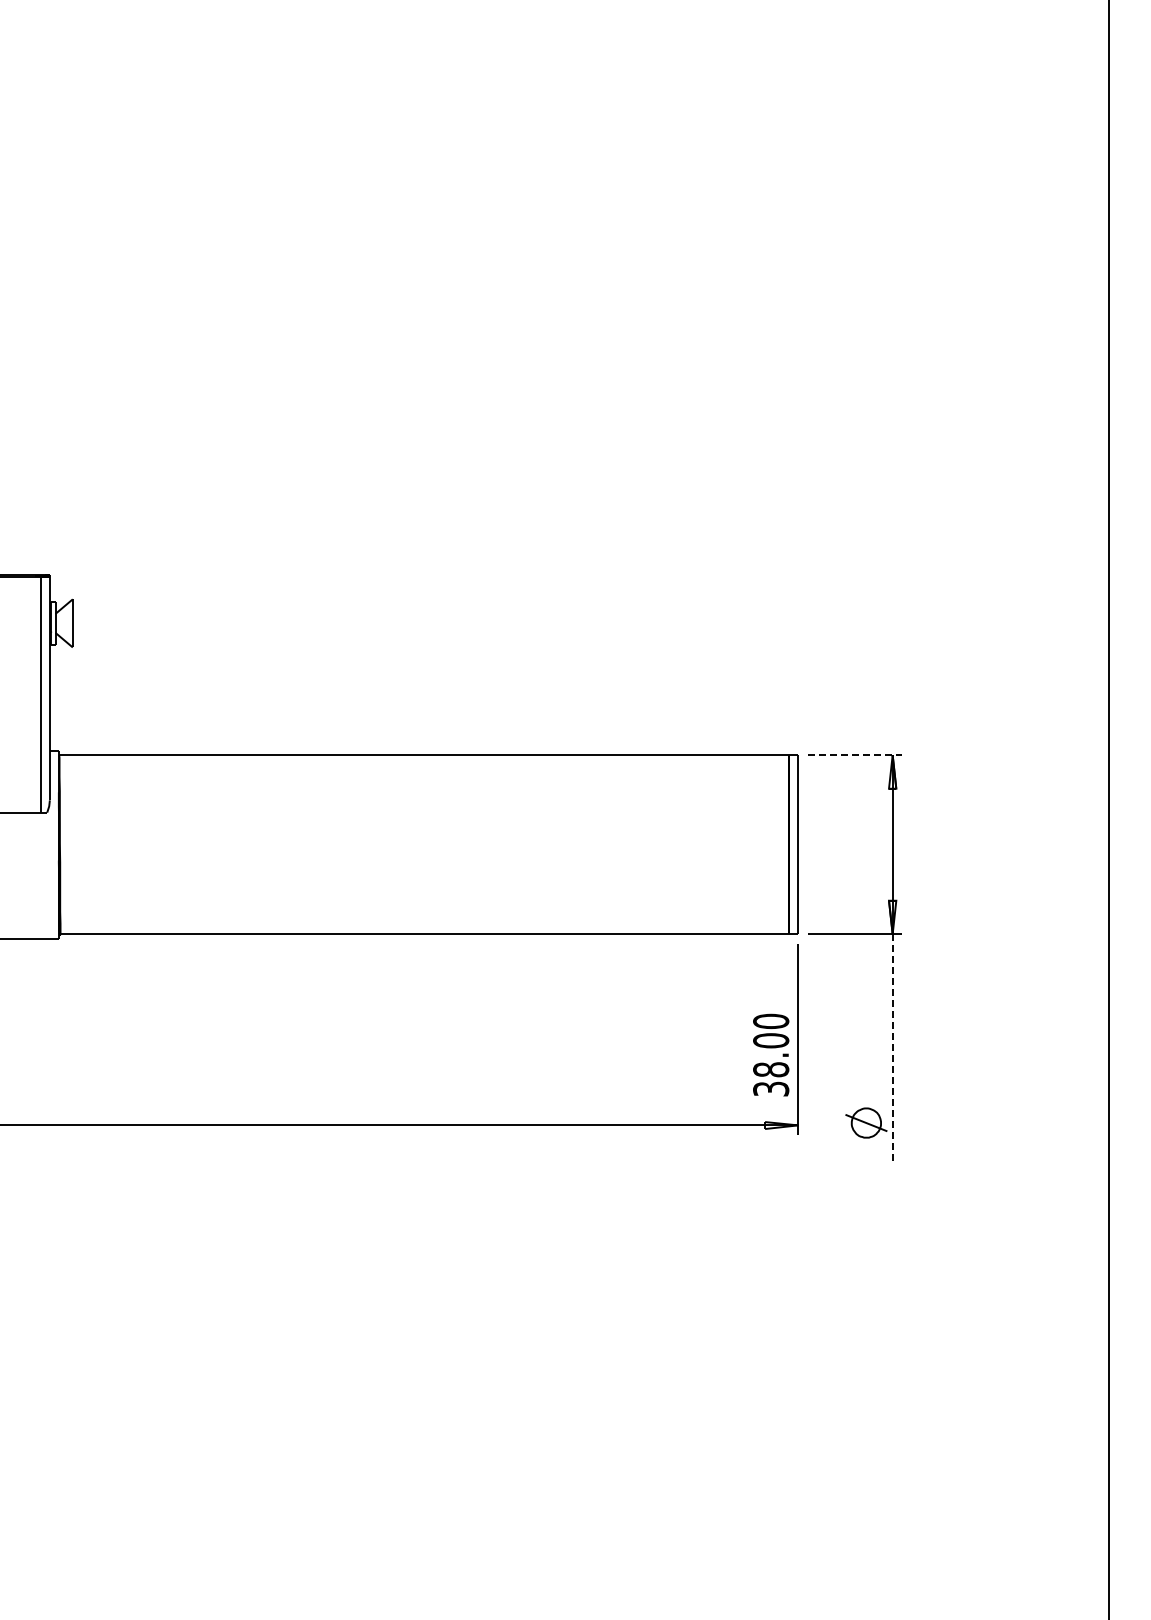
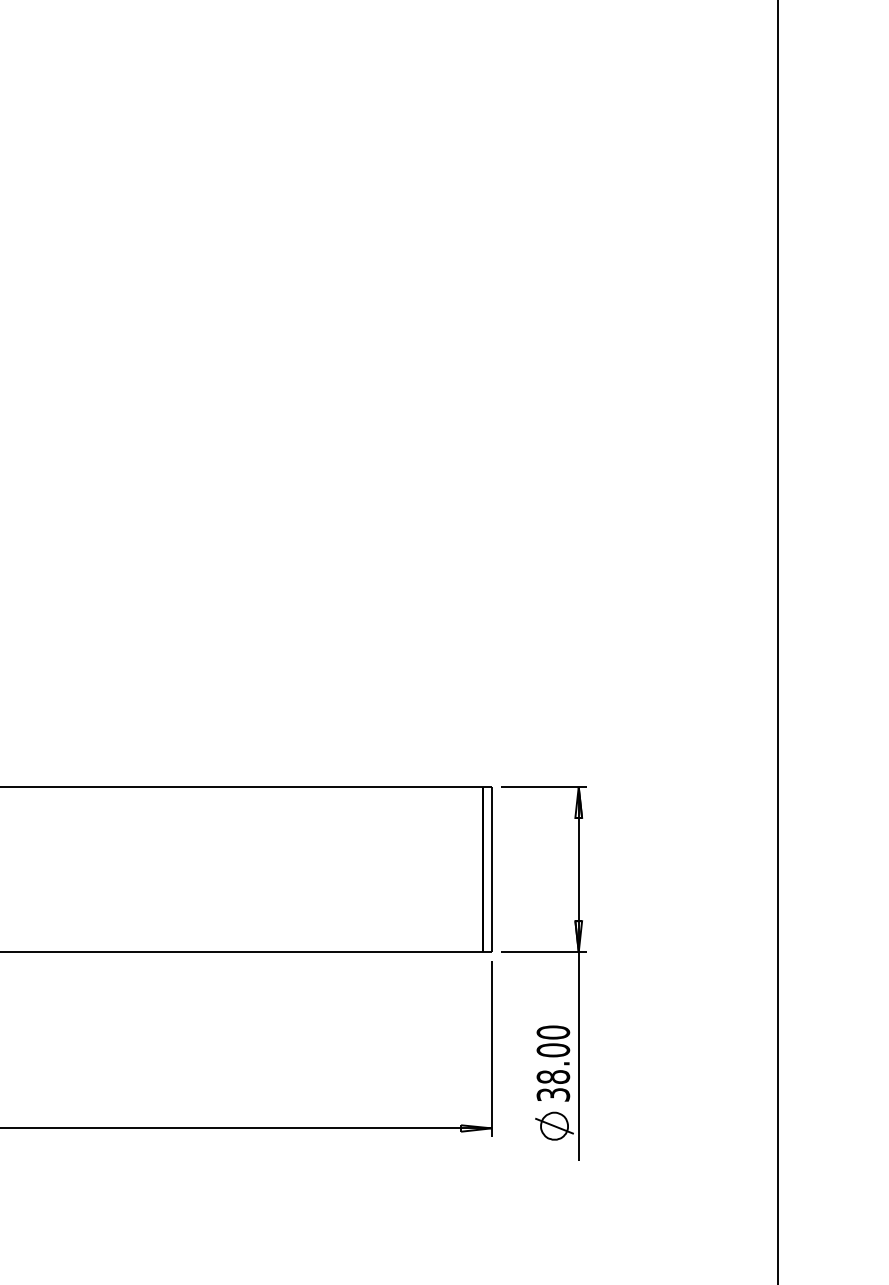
line: (855, 755) -> (544, 787), dashed -> solid
line: (892, 1048) -> (578, 1057), dashed -> solid
text: (771, 1054) -> (553, 1062), moved

